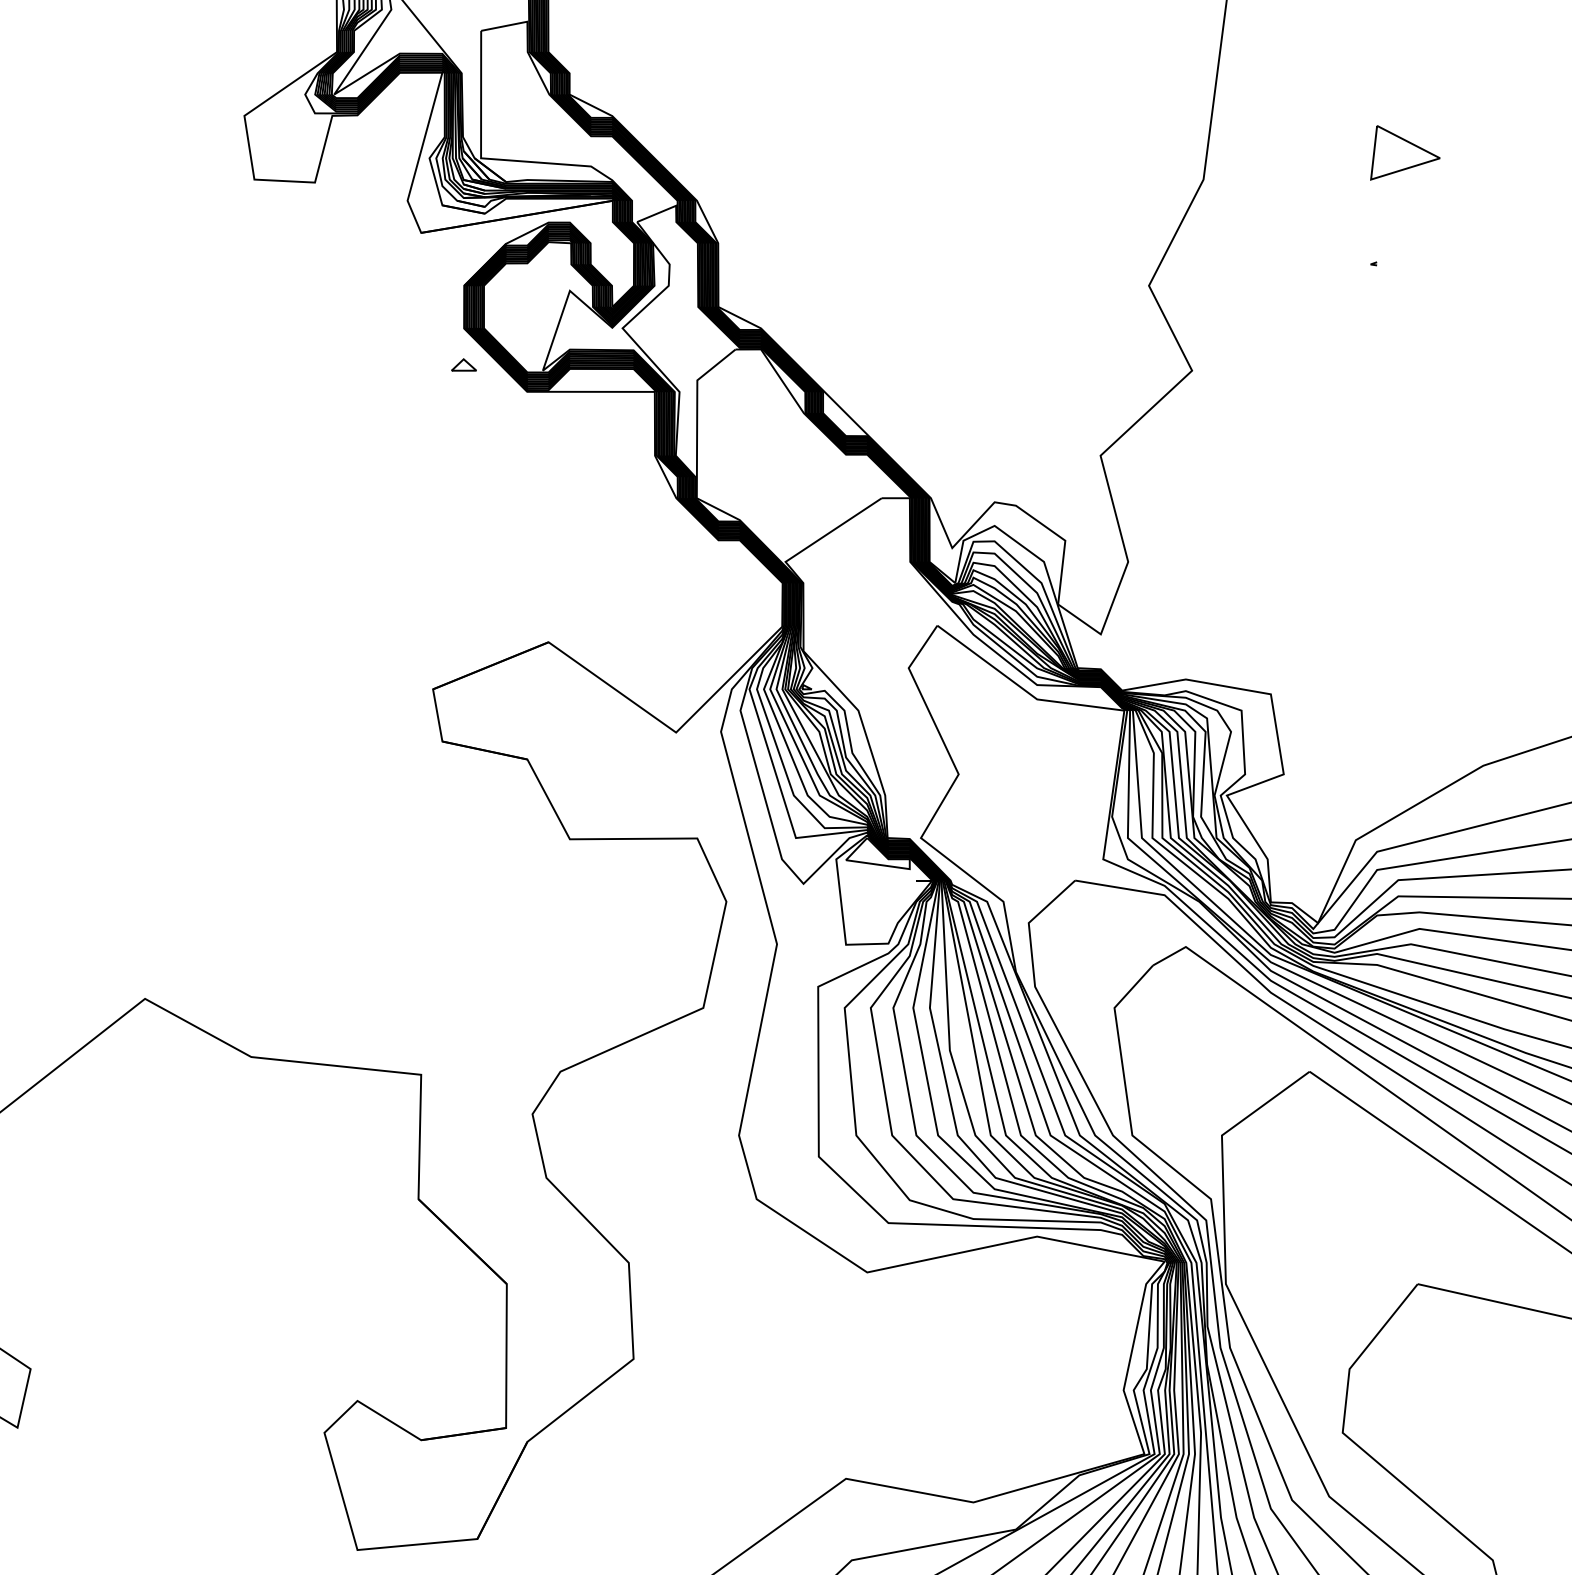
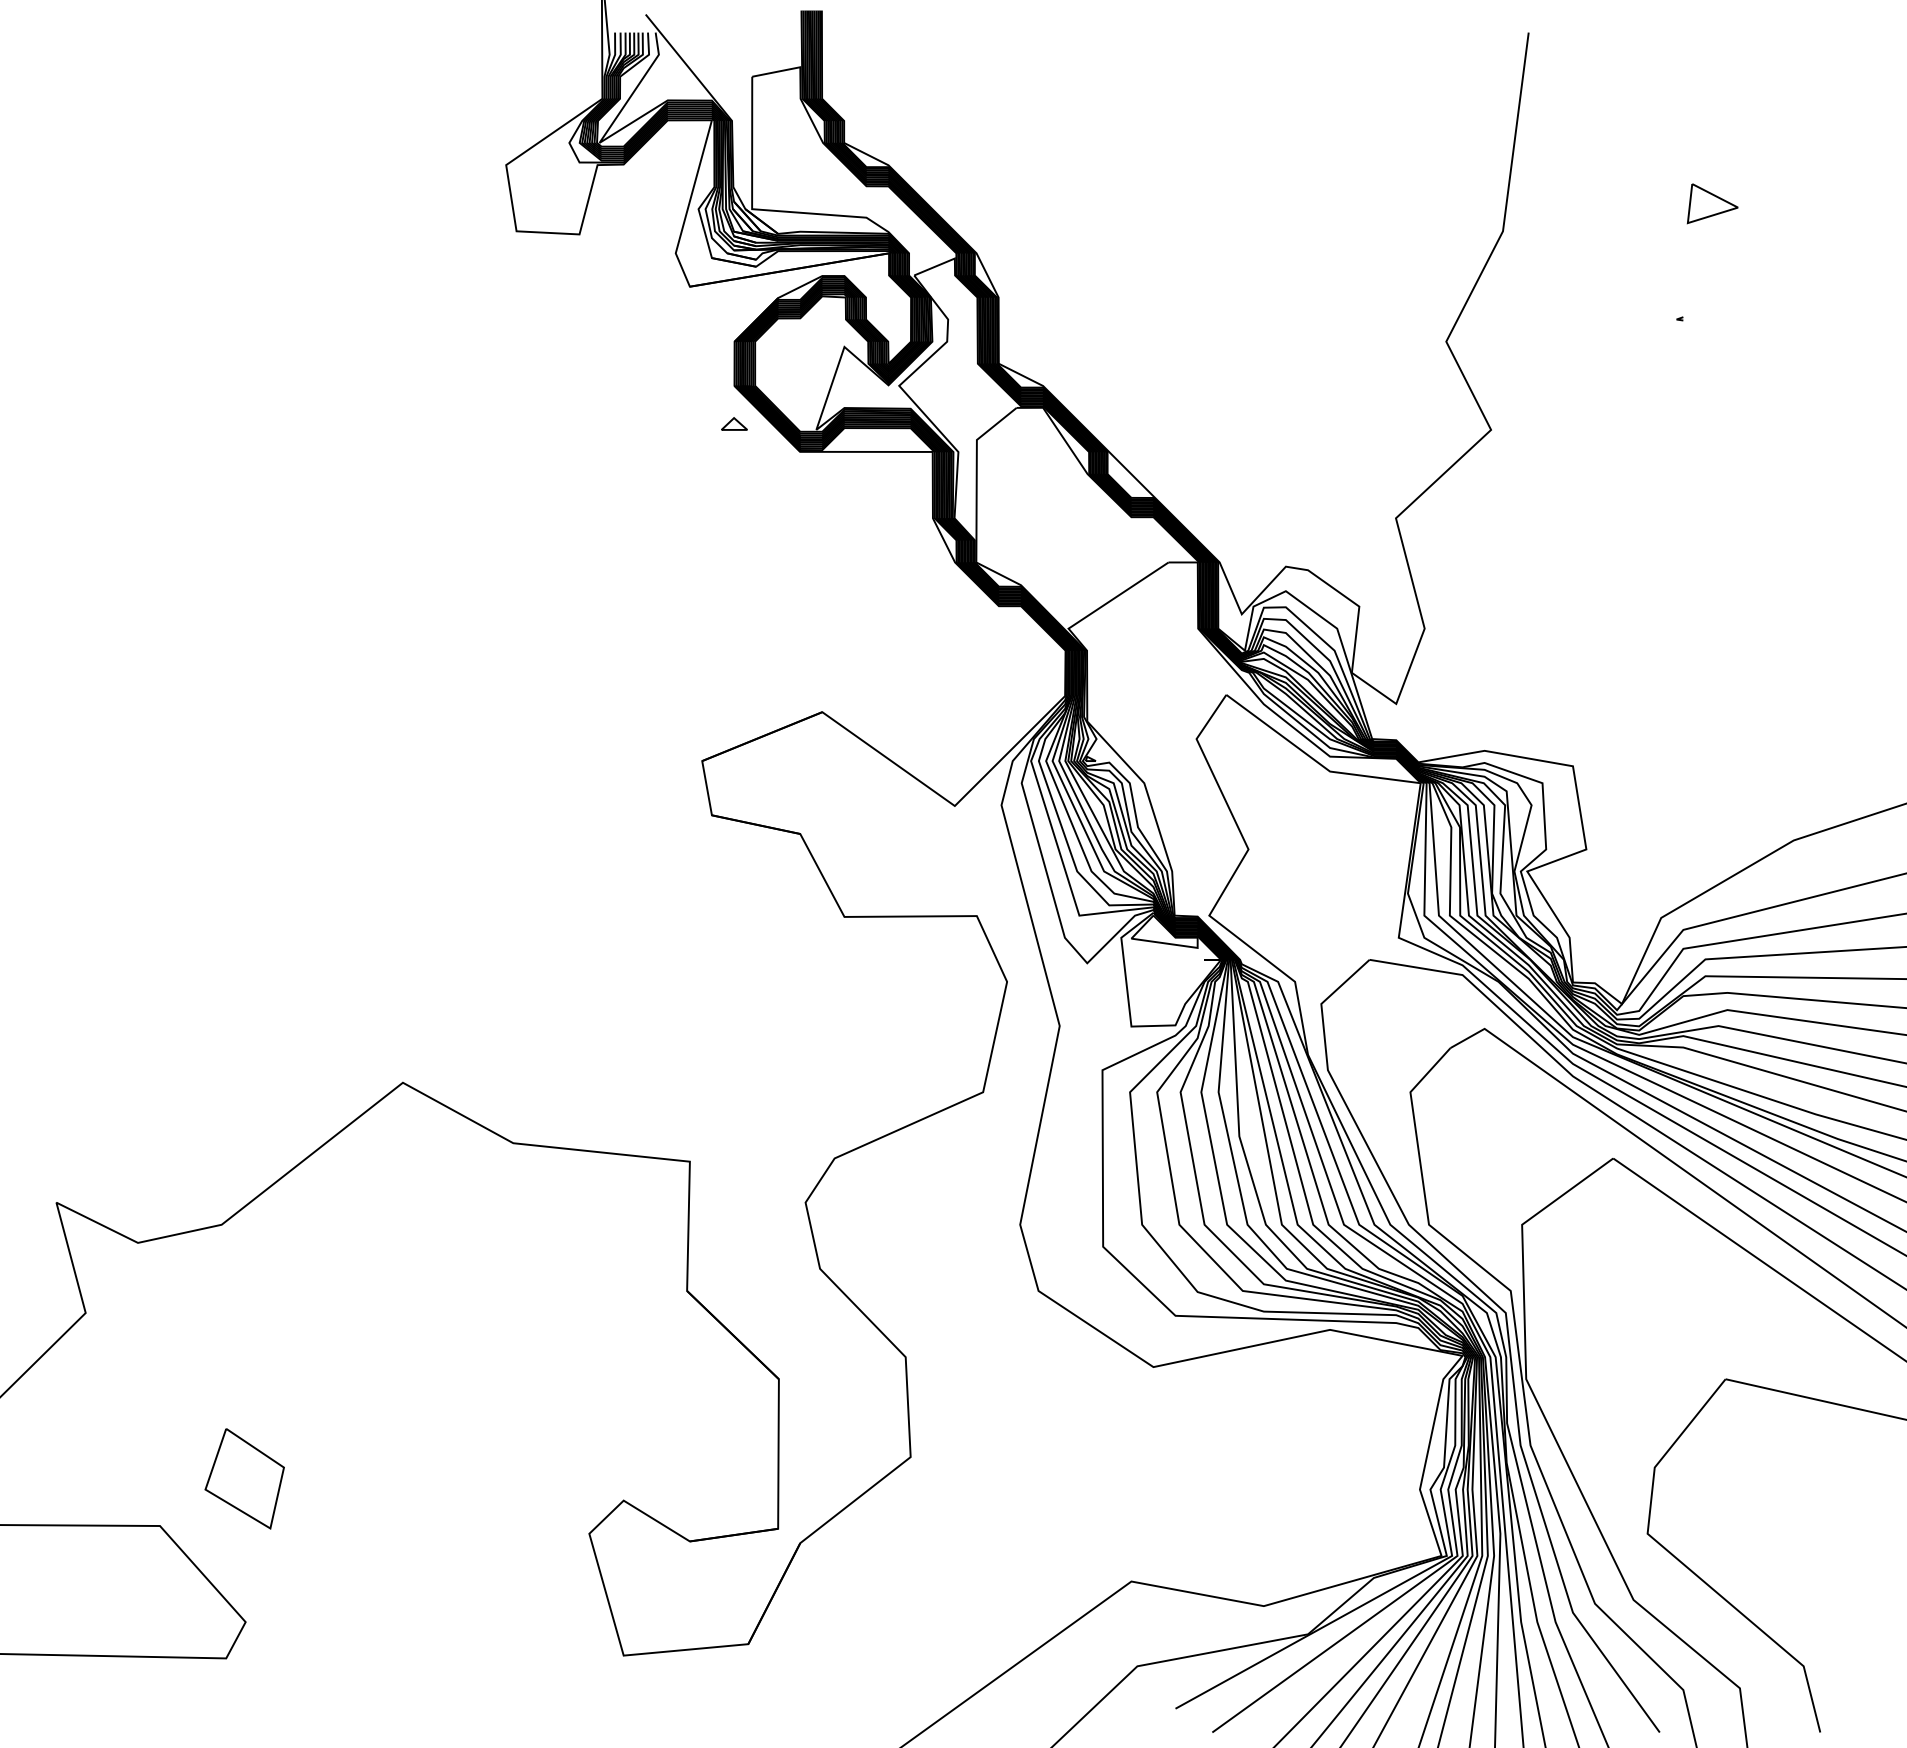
part: (1405, 152) -> (1712, 203), size x0.7

